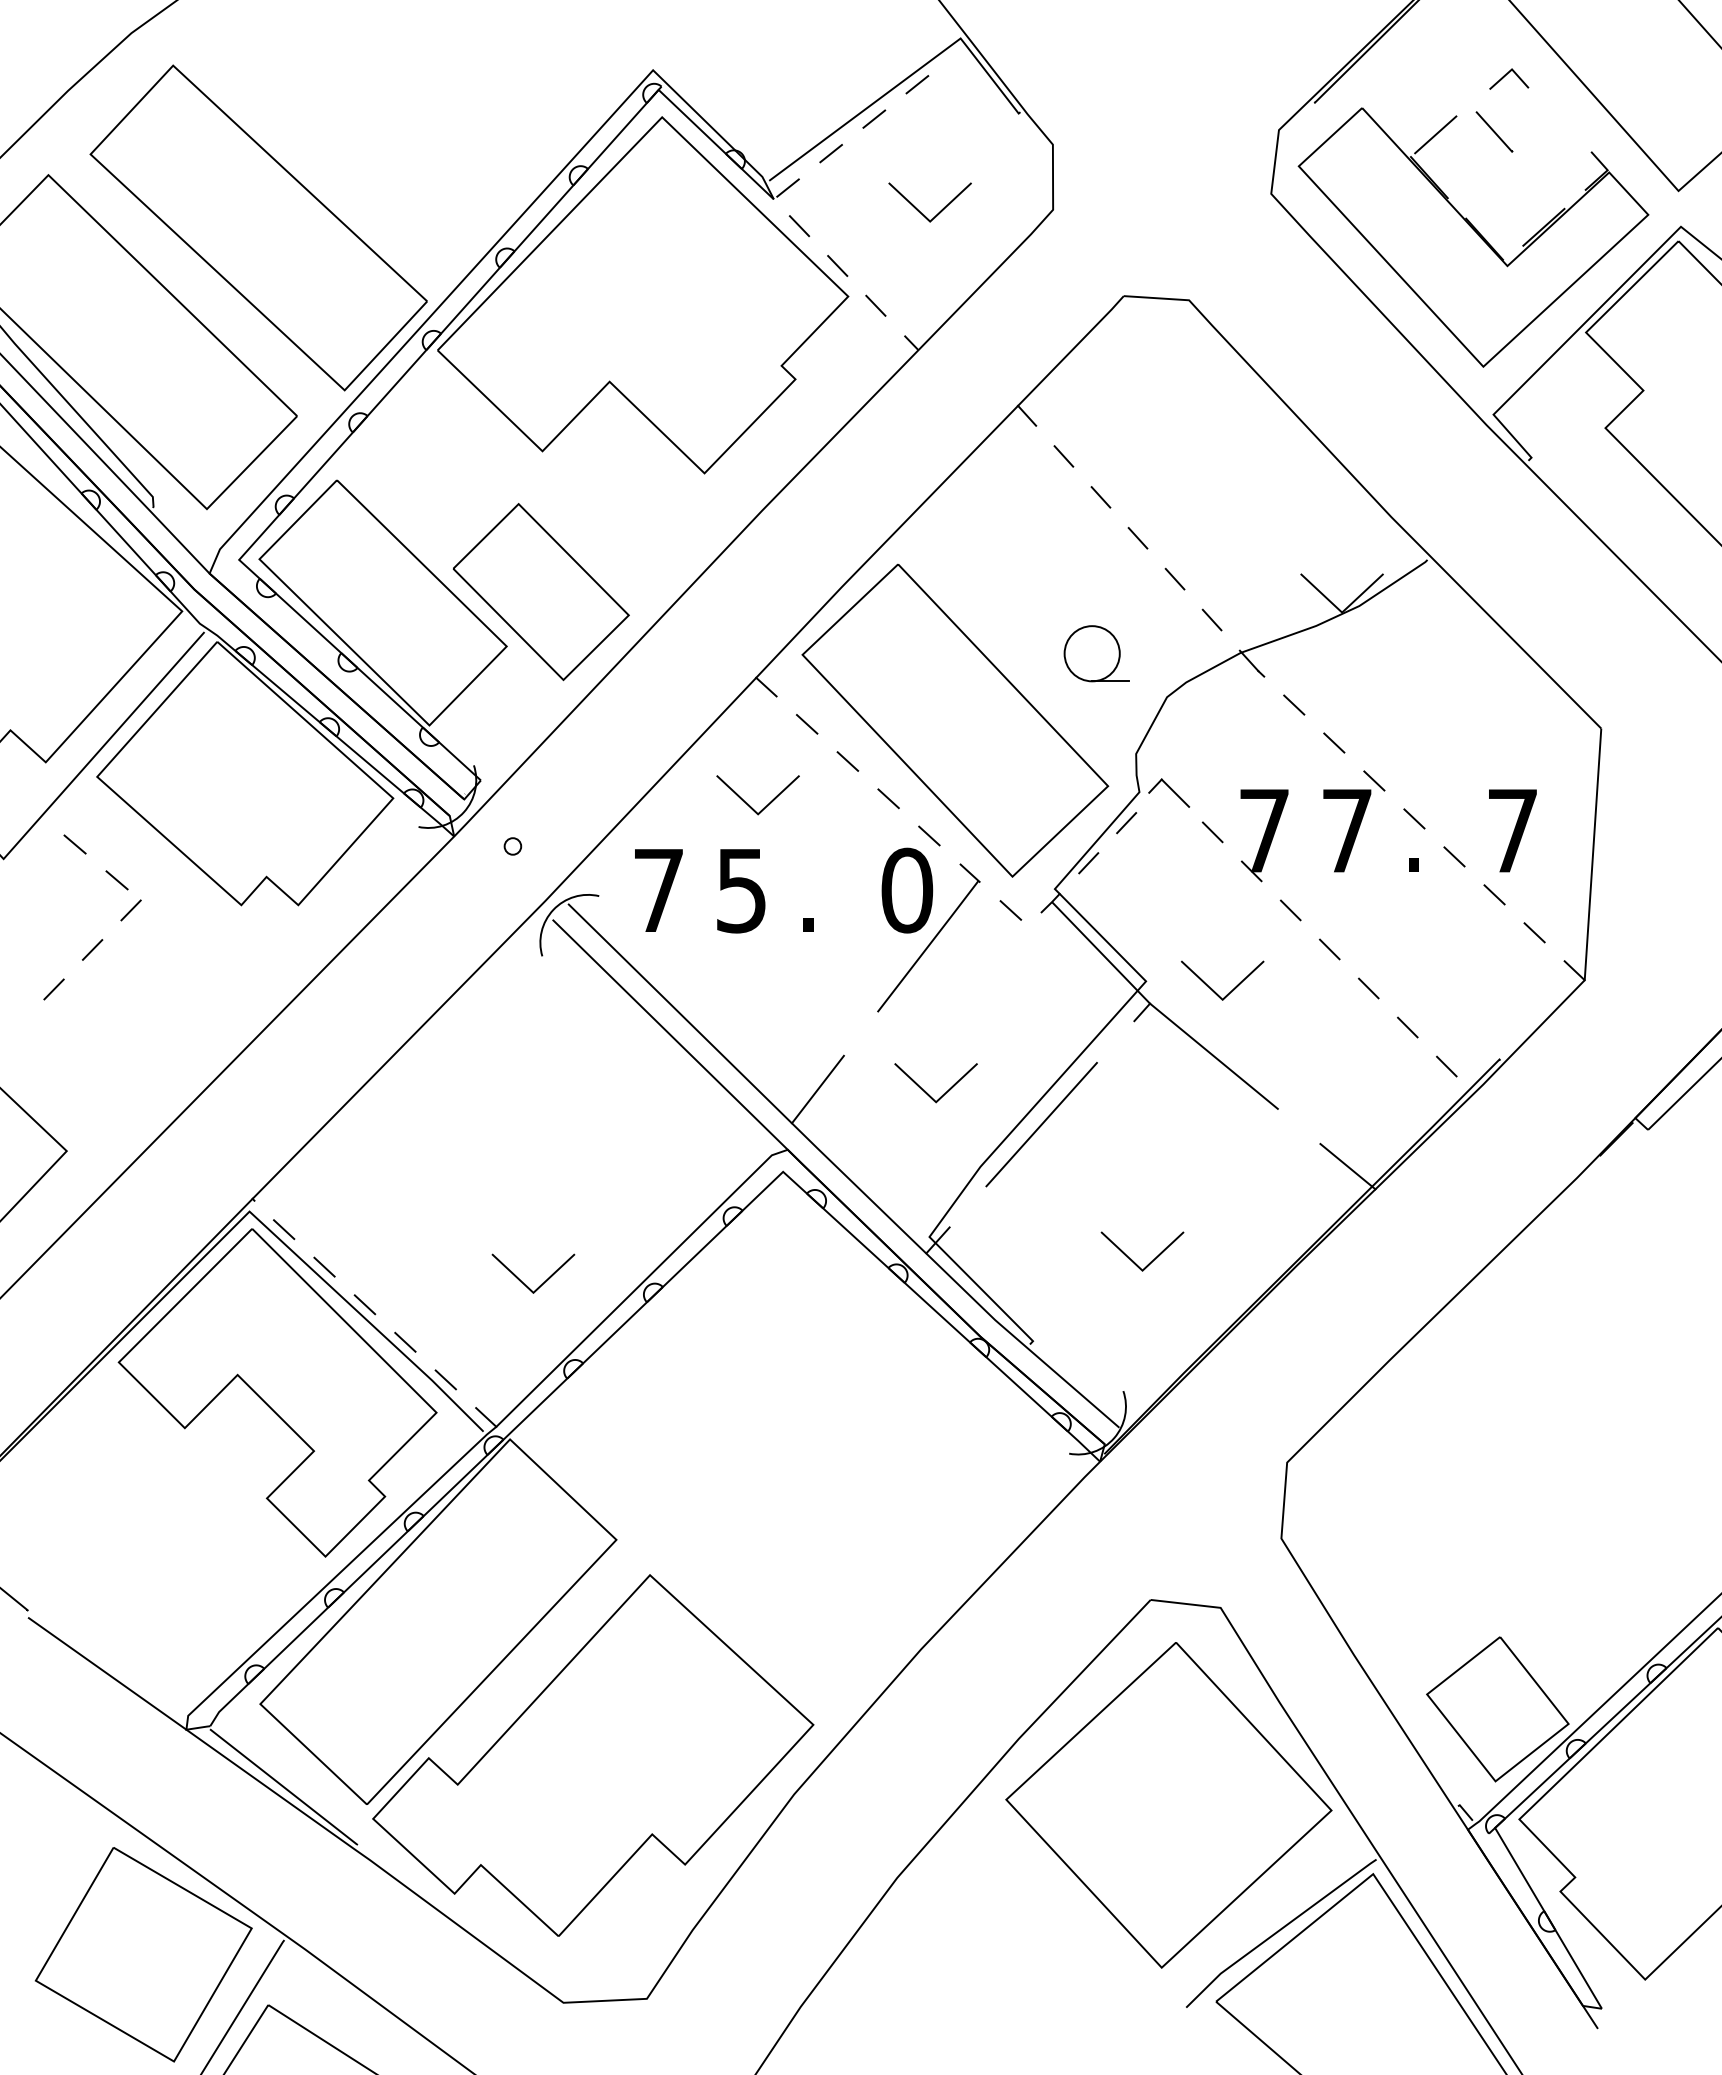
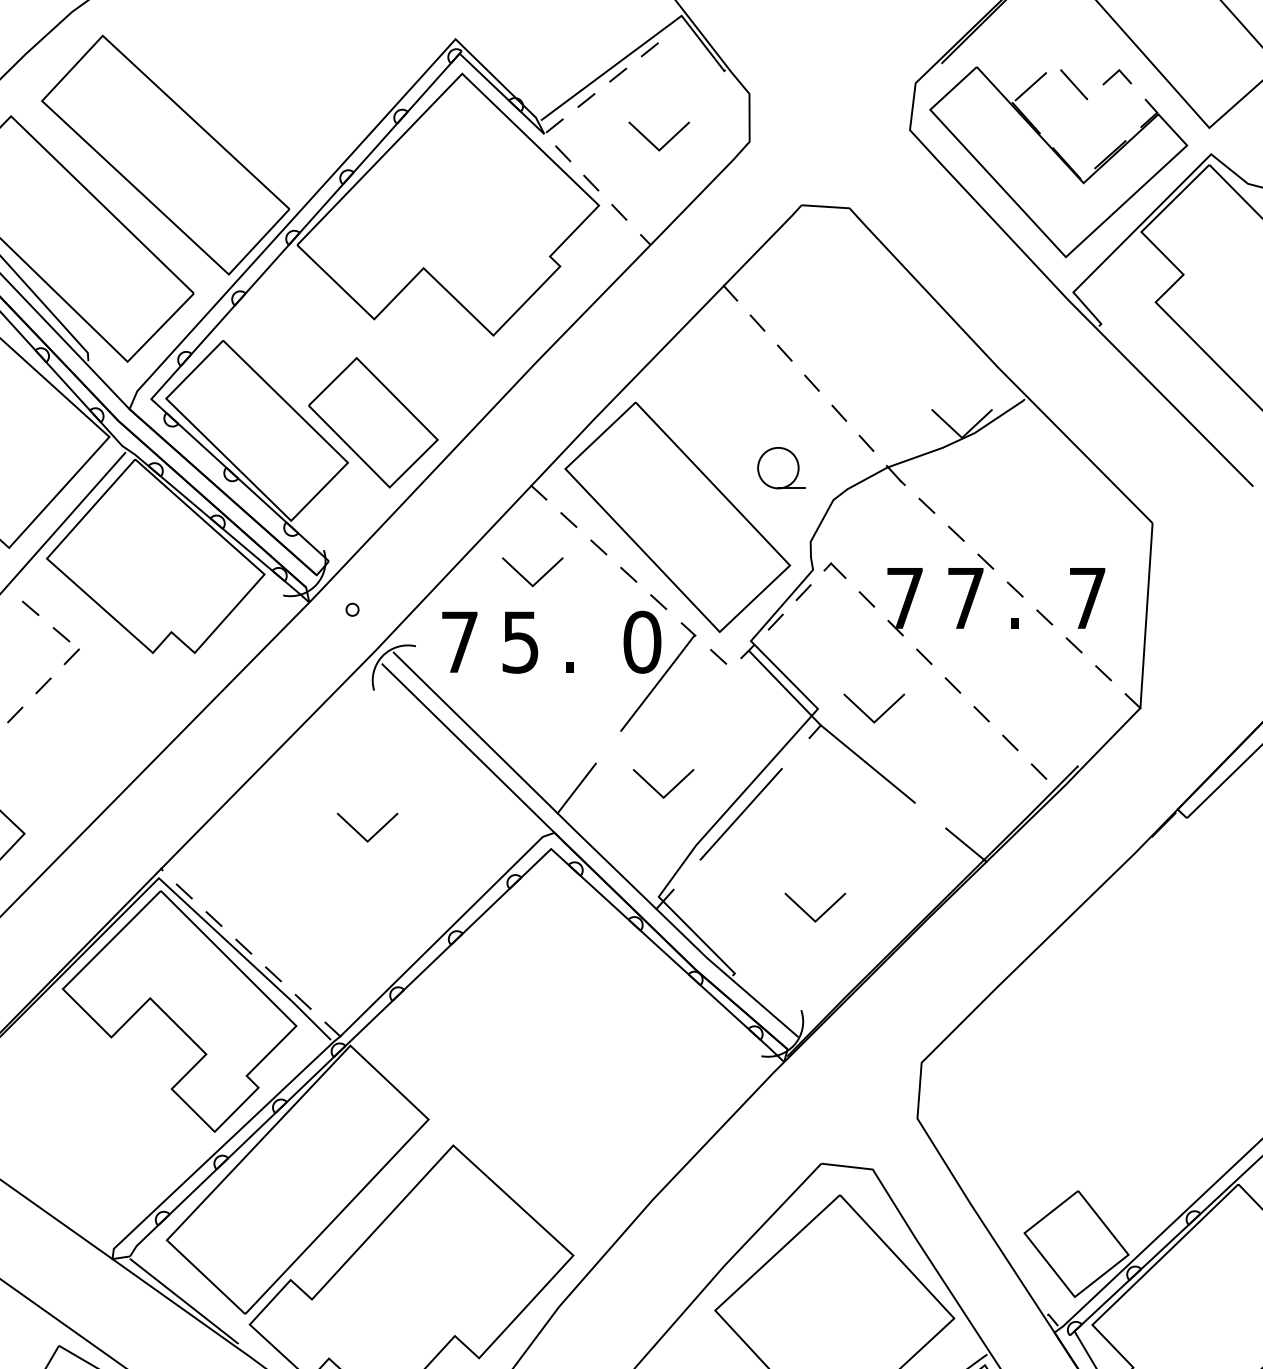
line: (1506, 75) -> (1115, 74), moved
part: (1169, 793) -> (835, 570), size x0.71
line: (540, 1284) -> (372, 835), moved

